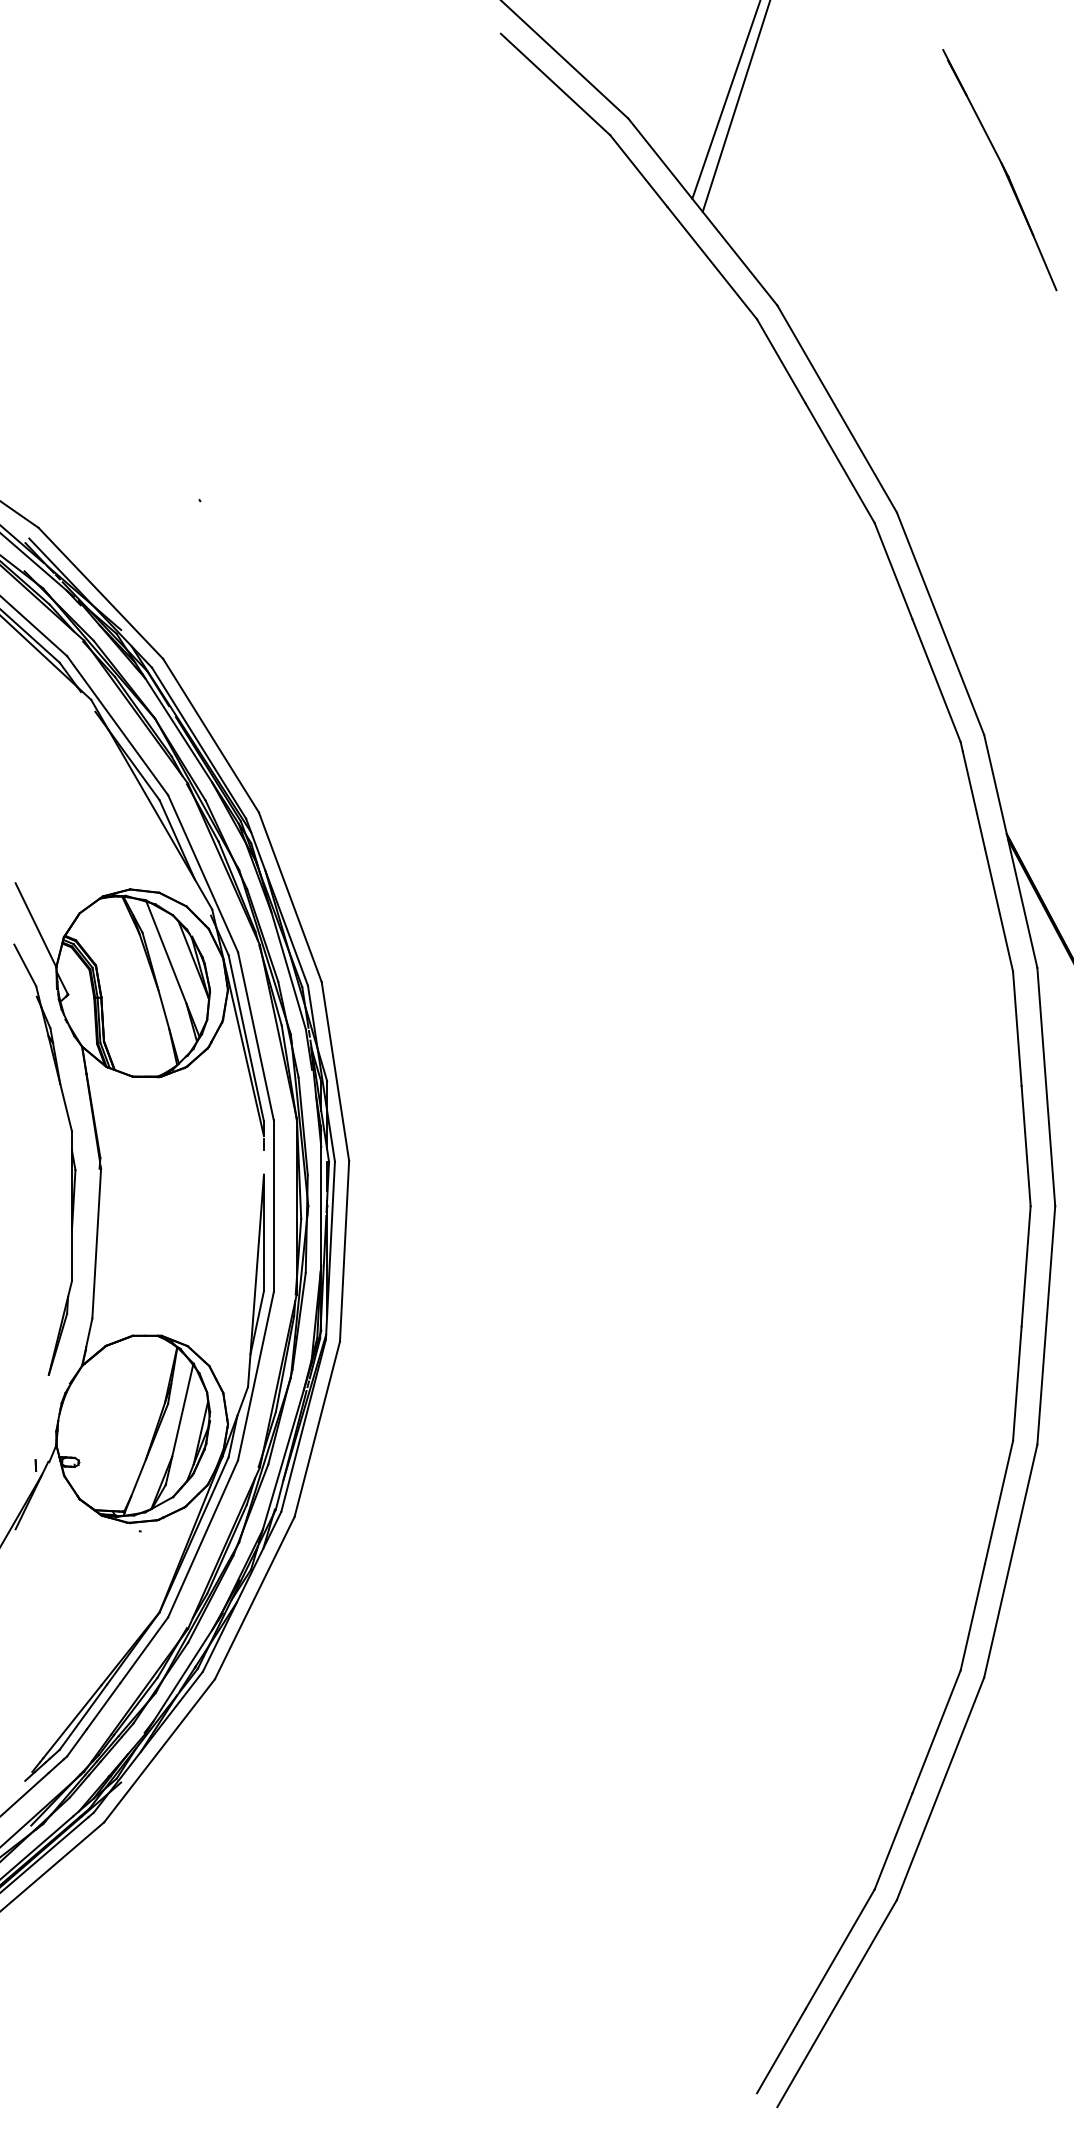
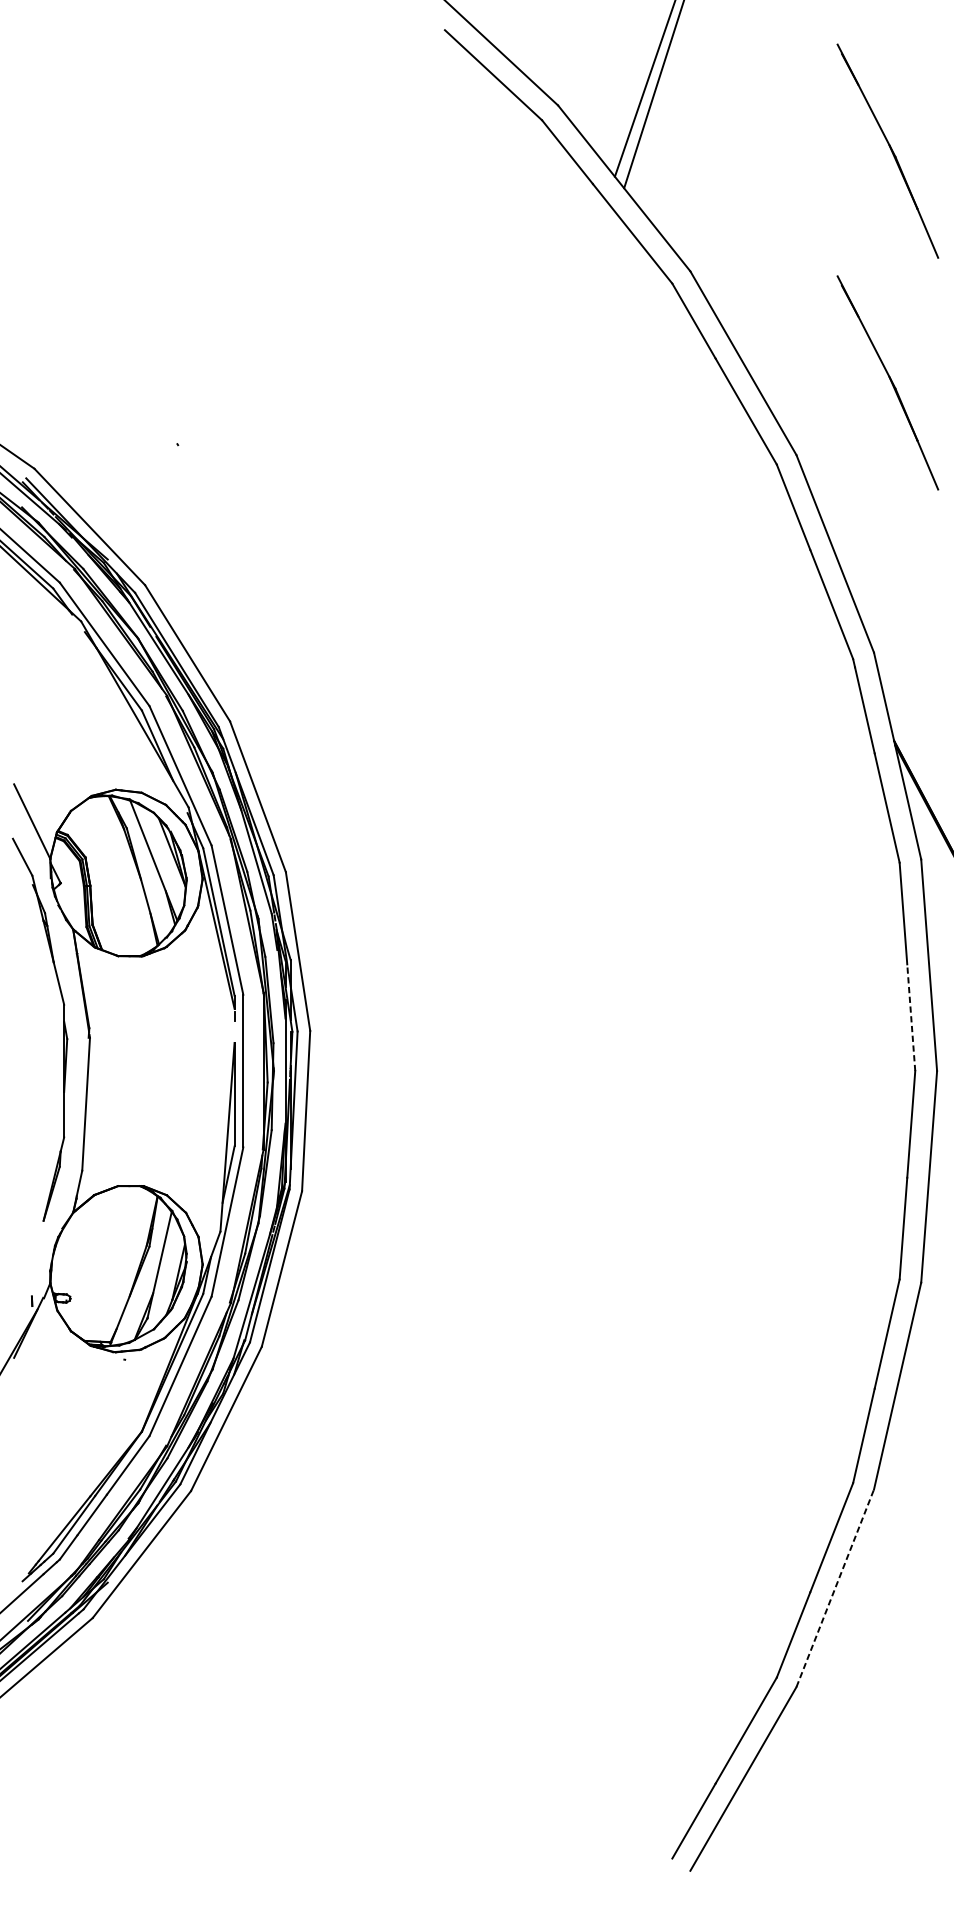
part: (999, 431) -> (887, 383), added
line: (1026, 1145) -> (911, 1017), solid -> dashed
line: (940, 1788) -> (835, 1588), solid -> dashed

